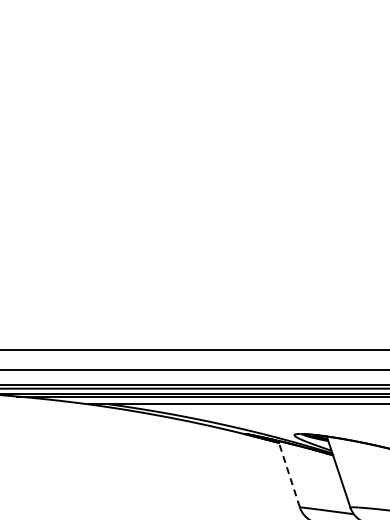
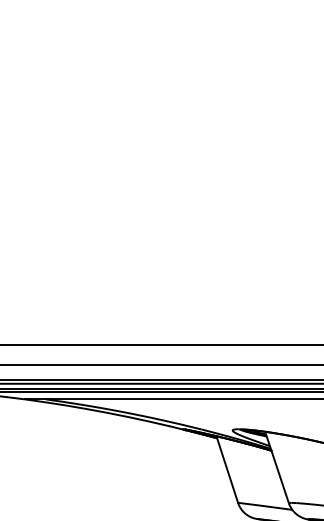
line: (289, 474) -> (227, 469), dashed -> solid

